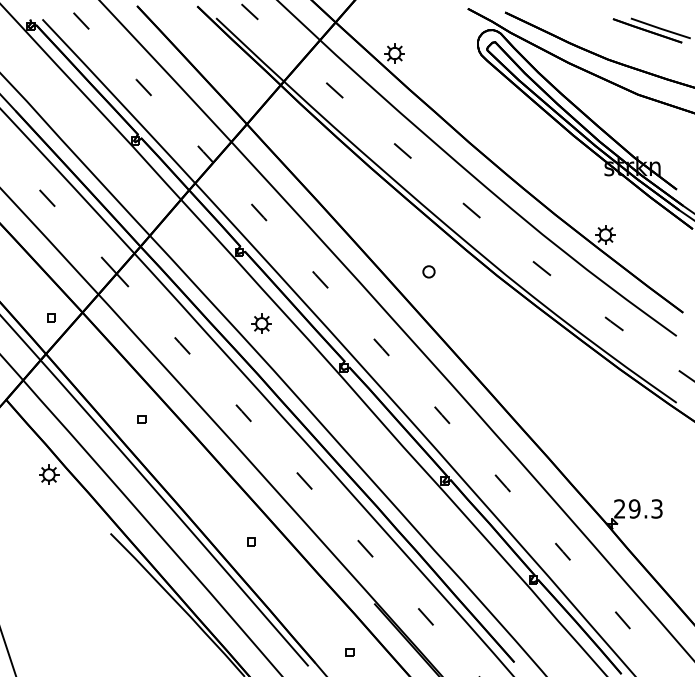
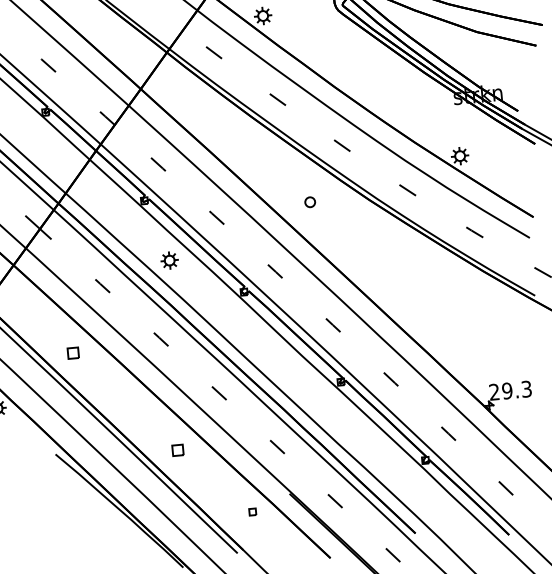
part: (141, 419) -> (73, 353), size x1.6
part: (251, 541) -> (178, 449), size x1.6
part: (349, 652) -> (252, 512), moved

